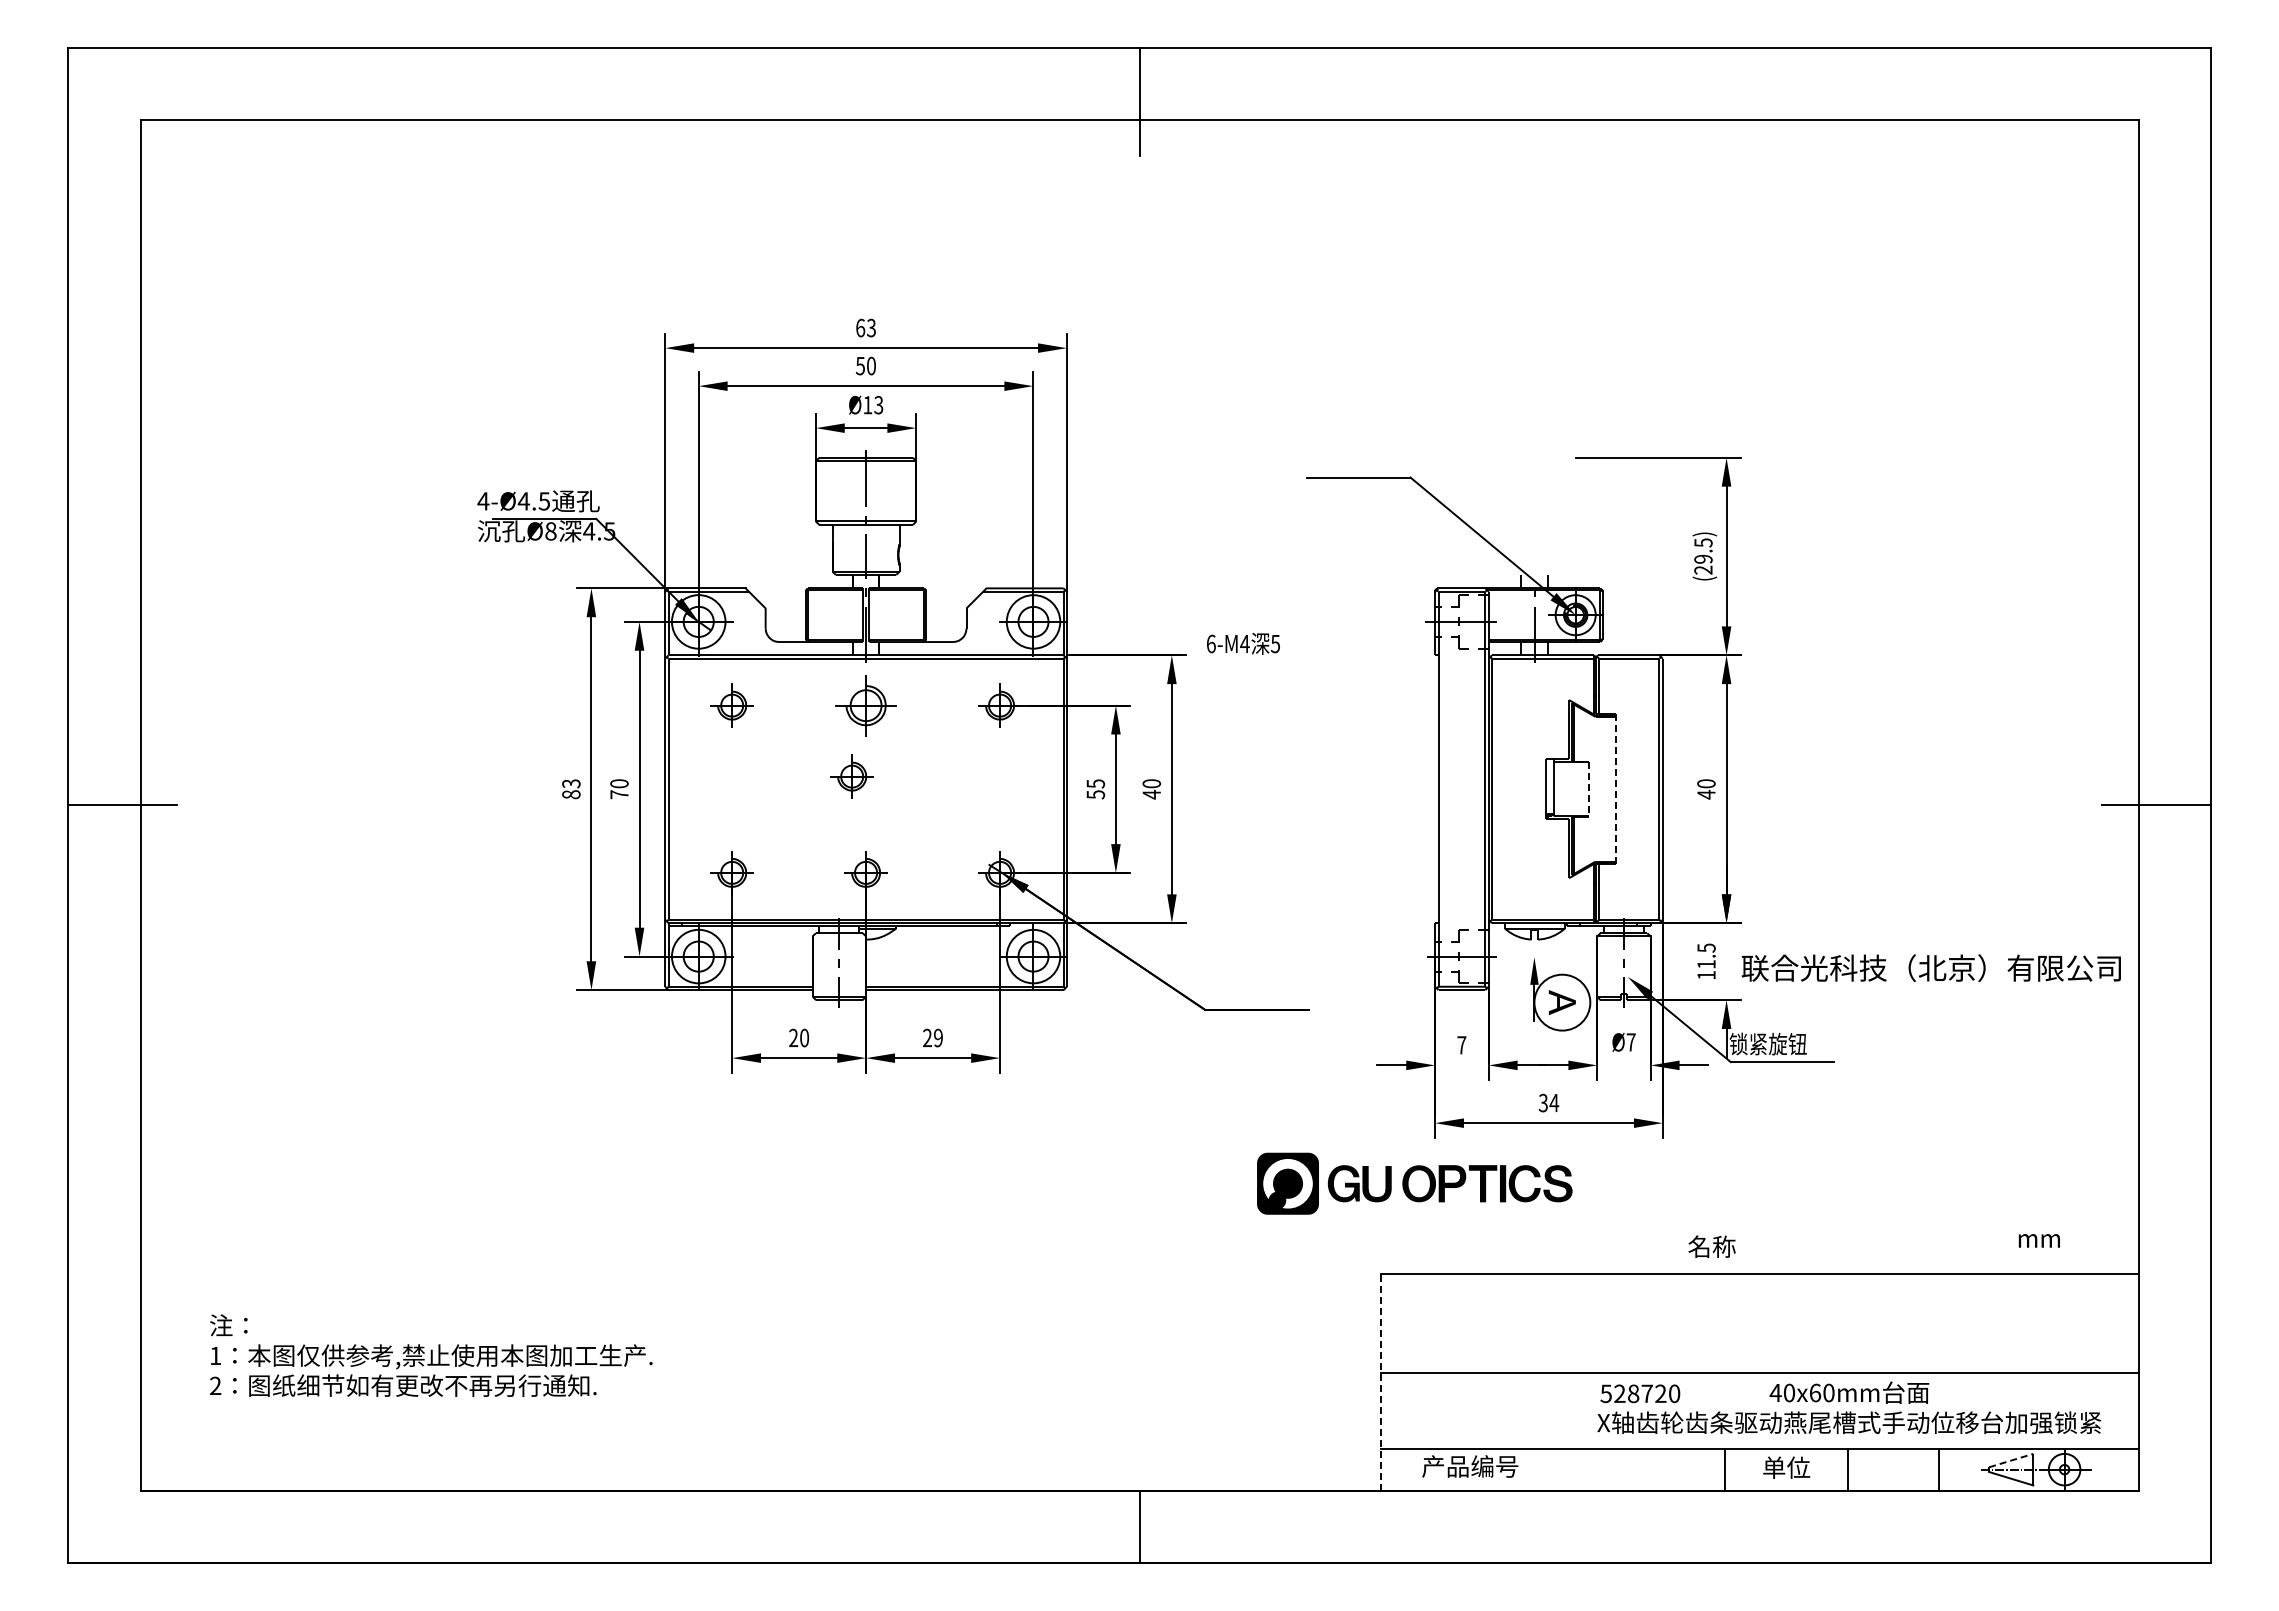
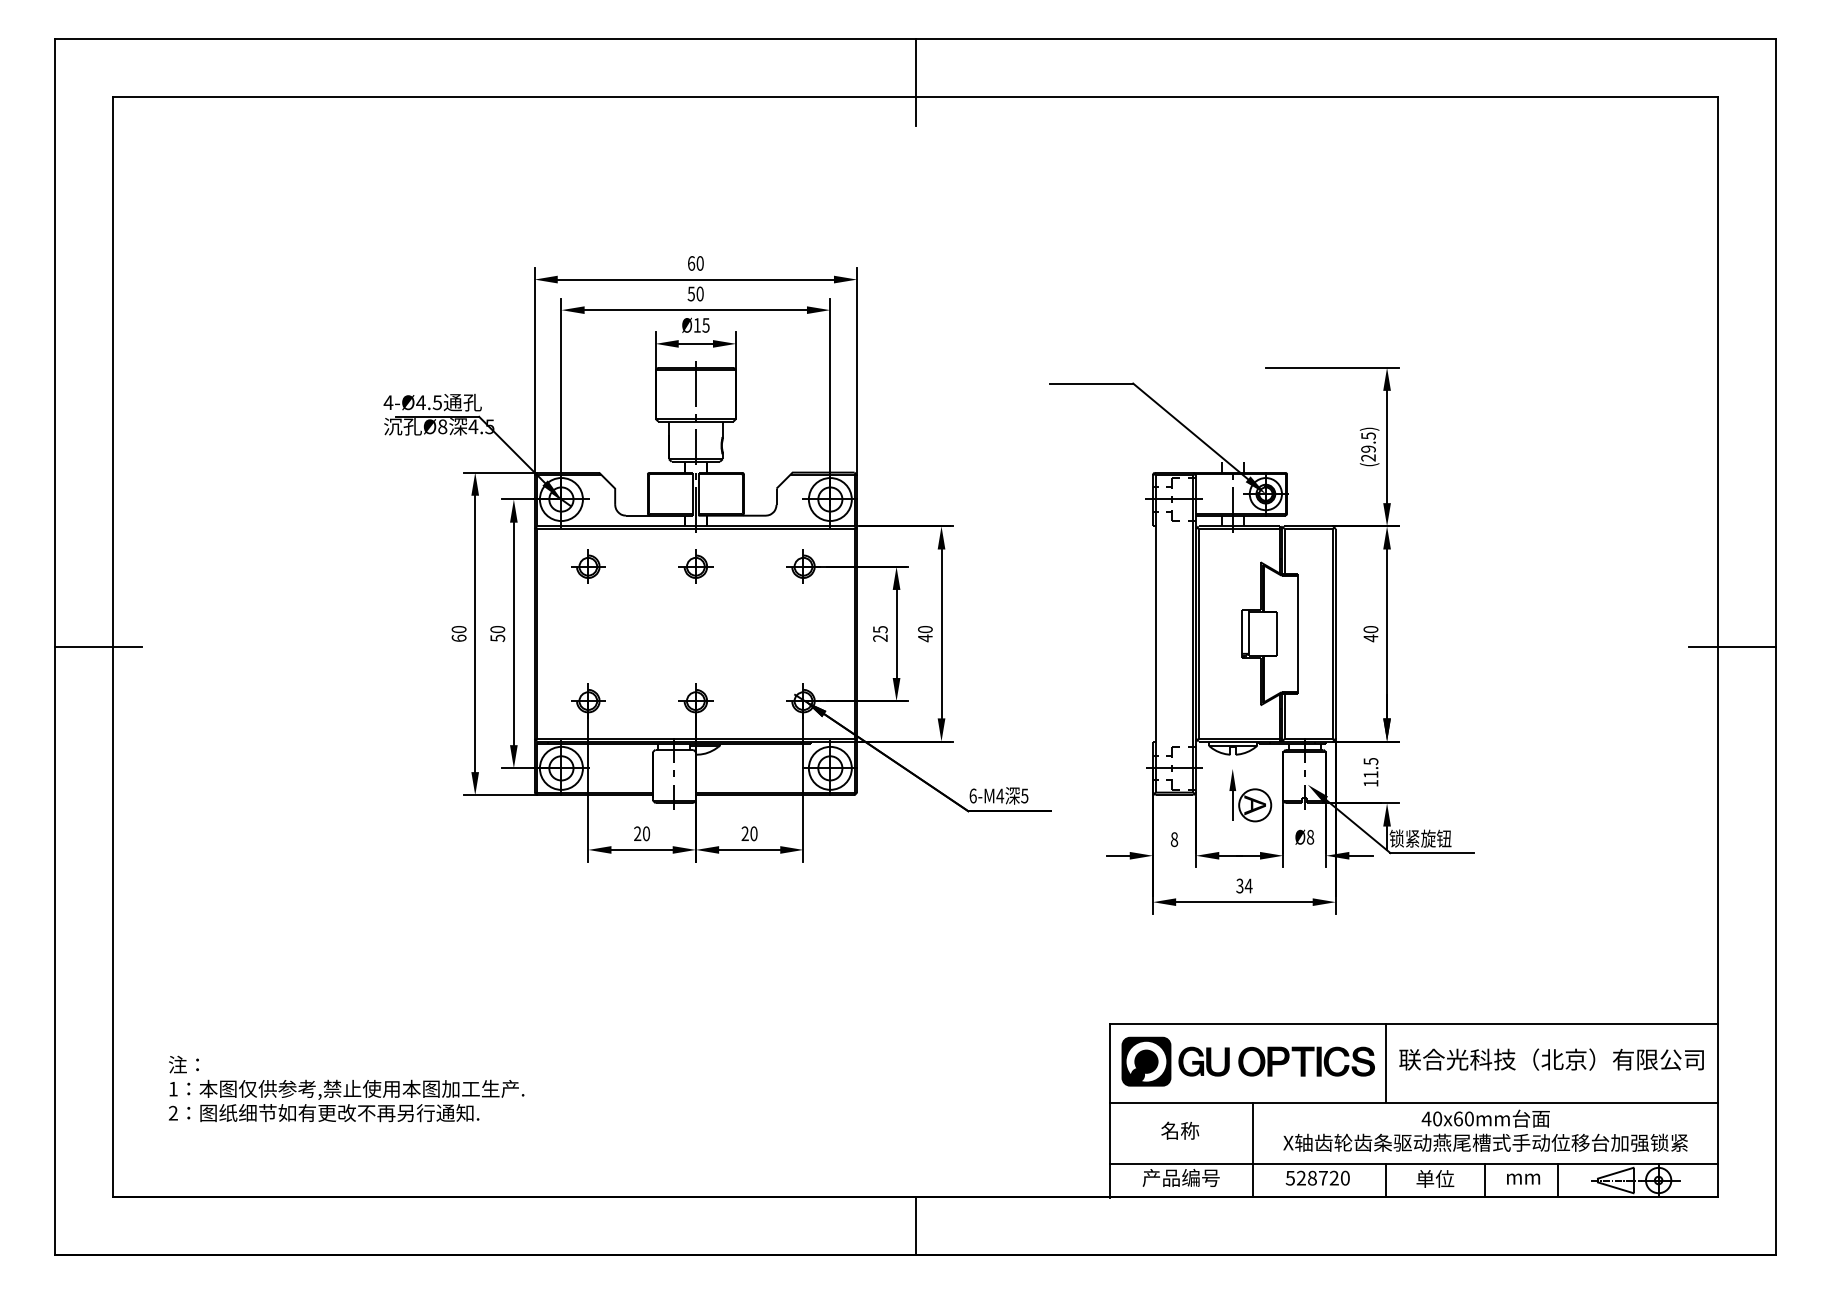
text: (871, 328) -> (700, 263), 63 -> 60
text: (878, 404) -> (705, 324), Ø13 -> Ø15
text: (1243, 643) -> (999, 795), moved
part: (865, 705) -> (695, 566), size x0.71
part: (851, 776) -> (684, 623), removed
text: (571, 789) -> (459, 634), 83 -> 60
line: (1589, 789) -> (1276, 634), dashed -> solid
line: (1615, 789) -> (1297, 634), dashed -> solid
text: (619, 794) -> (497, 638), 70 -> 50
text: (1095, 794) -> (880, 638), 55 -> 25
text: (1930, 967) -> (1550, 1059), moved
circle: (1562, 1002) -> (1255, 805), size x0.71
text: (938, 1038) -> (754, 834), 29 -> 20
text: (1630, 1042) -> (1309, 837), Ø7 -> Ø8
text: (1461, 1045) -> (1174, 839), 7 -> 8
part: (1414, 1183) -> (1248, 1061), moved
text: (2038, 1240) -> (1522, 1178), moved
text: (1711, 1246) -> (1179, 1130), moved
line: (1724, 1323) -> (1385, 1063), added
line: (1381, 1382) -> (1109, 1110), dashed -> solid
text: (1640, 1393) -> (1317, 1177), moved
line: (1559, 1431) -> (1252, 1149), added
line: (2011, 1460) -> (1615, 1173), dashed -> solid

